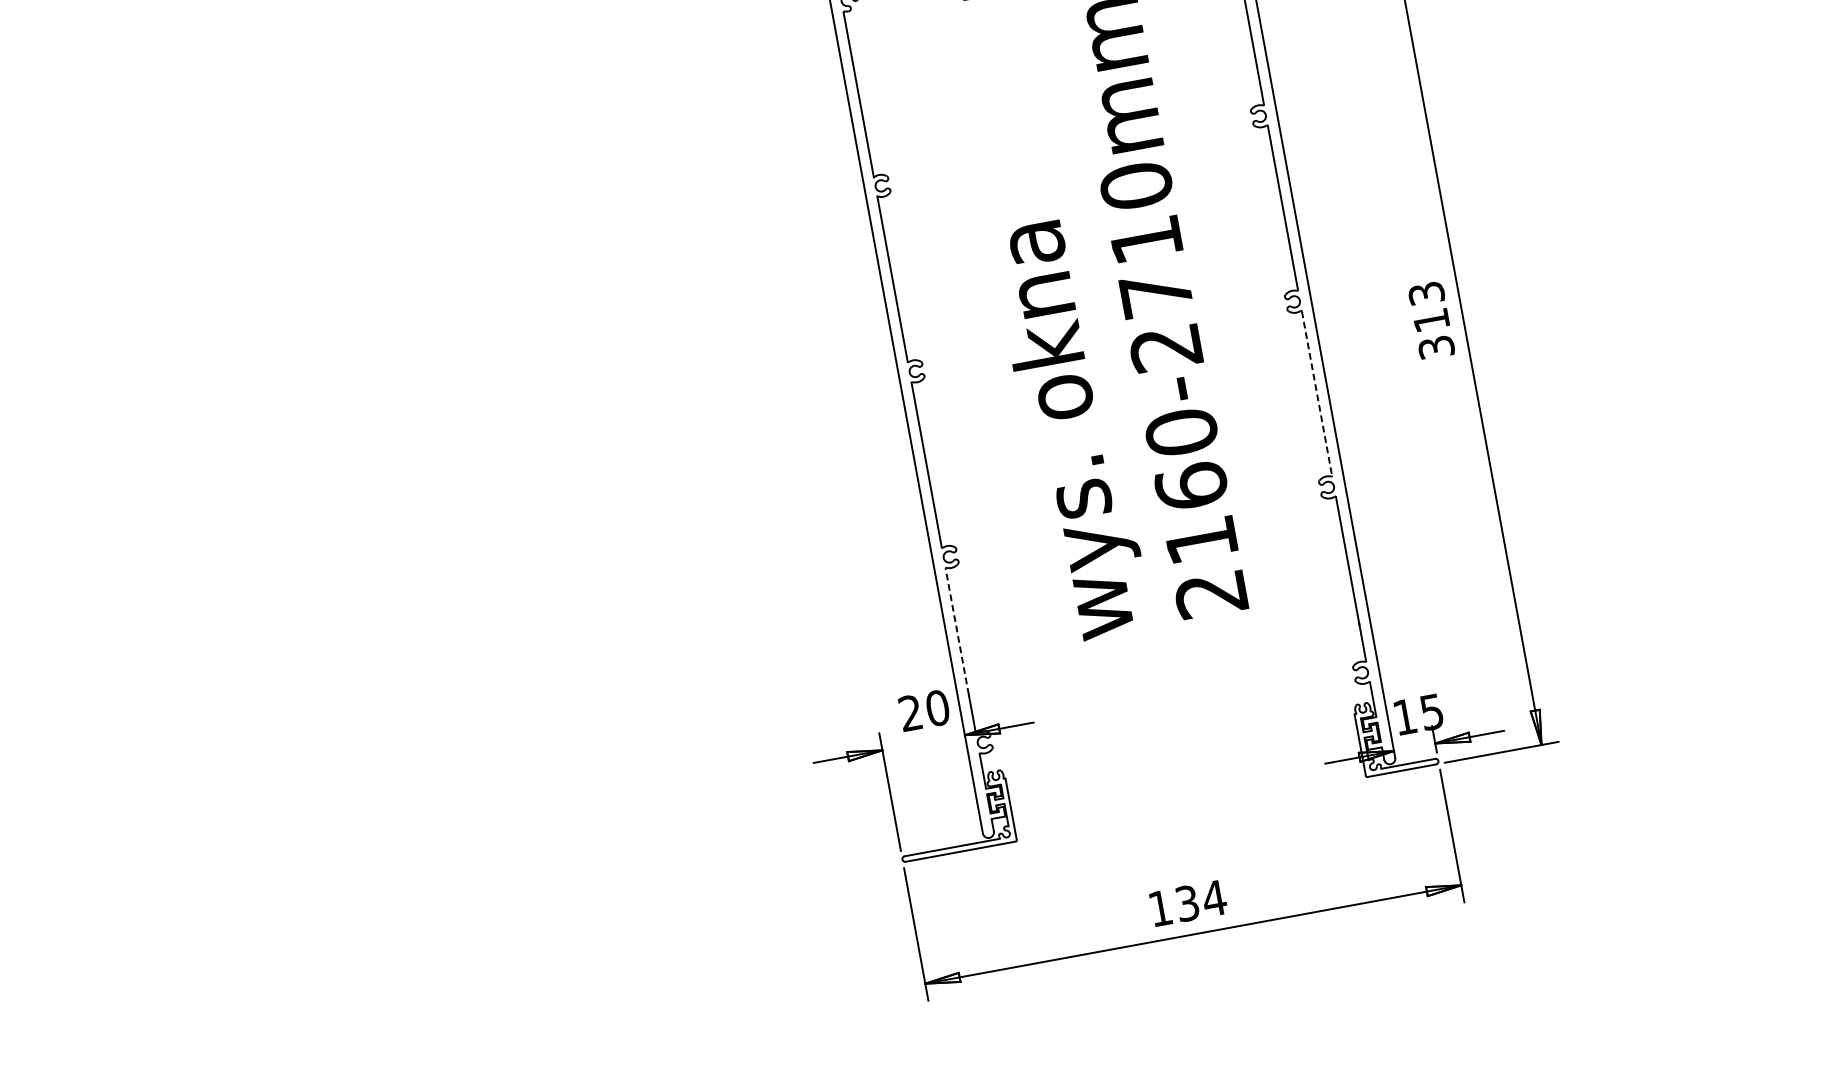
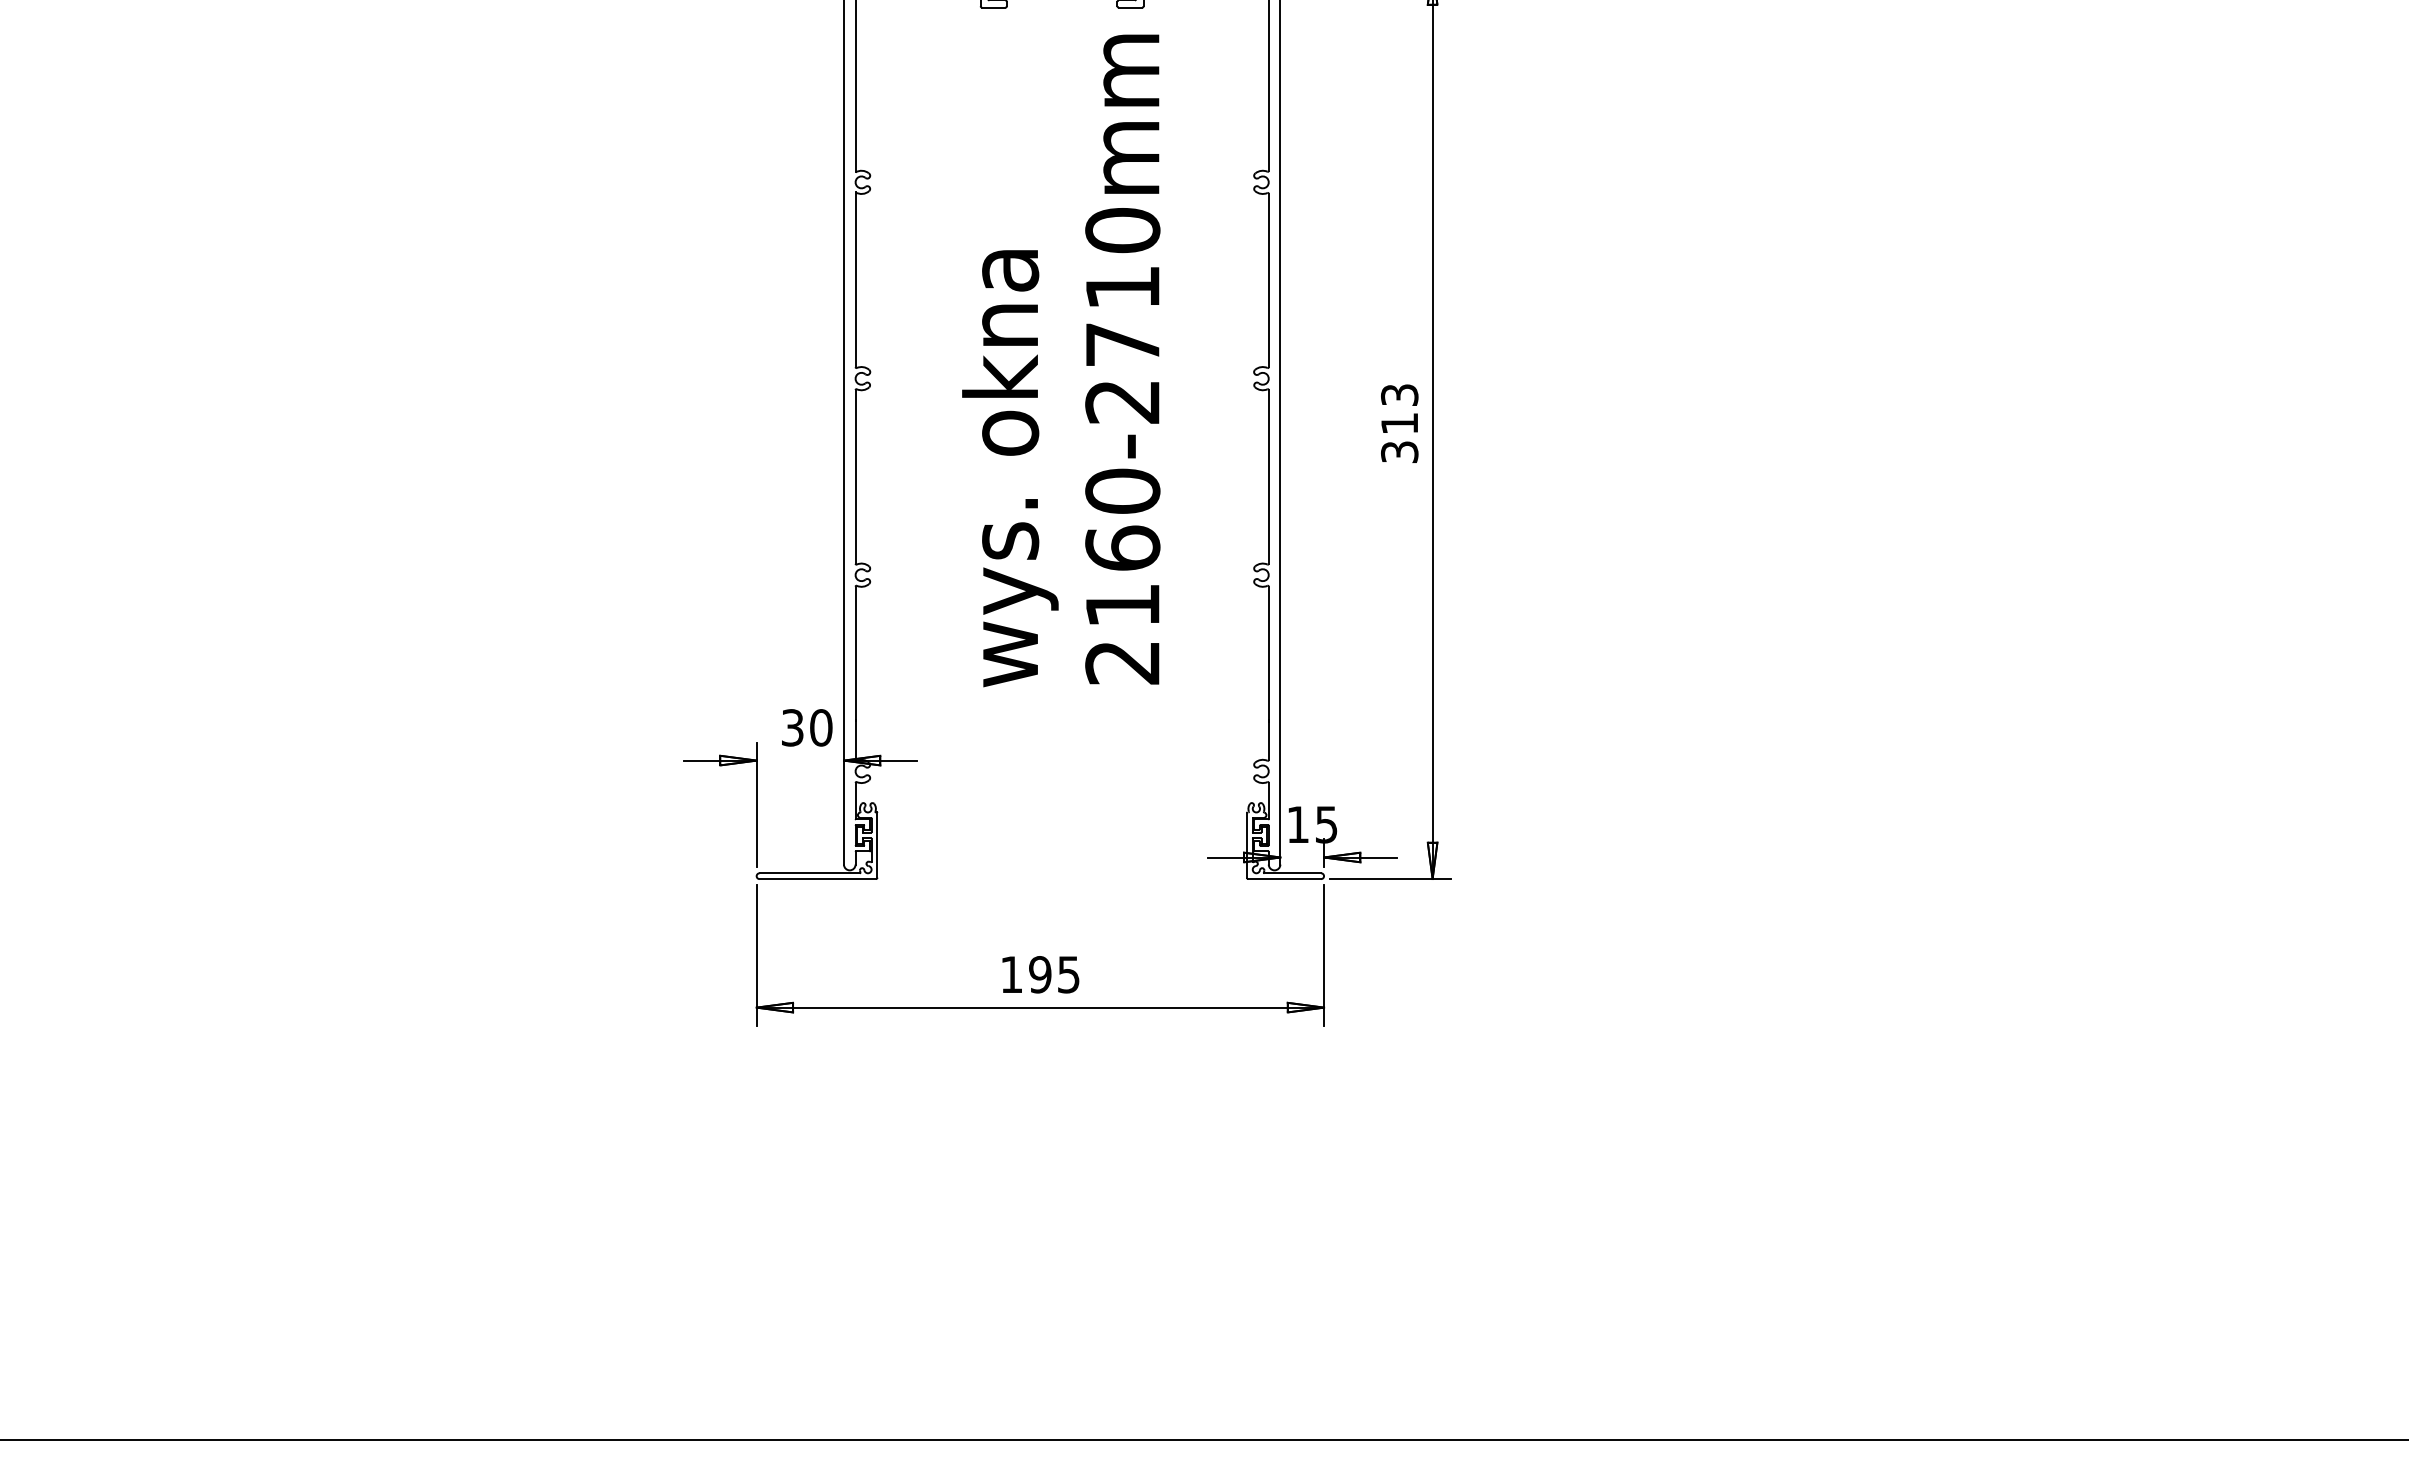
line: (1316, 393) -> (1268, 476), dashed -> solid
line: (957, 632) -> (855, 653), dashed -> solid
text: (910, 712) -> (792, 727), 20 -> 30
text: (1200, 900) -> (1054, 974), 134 -> 195

